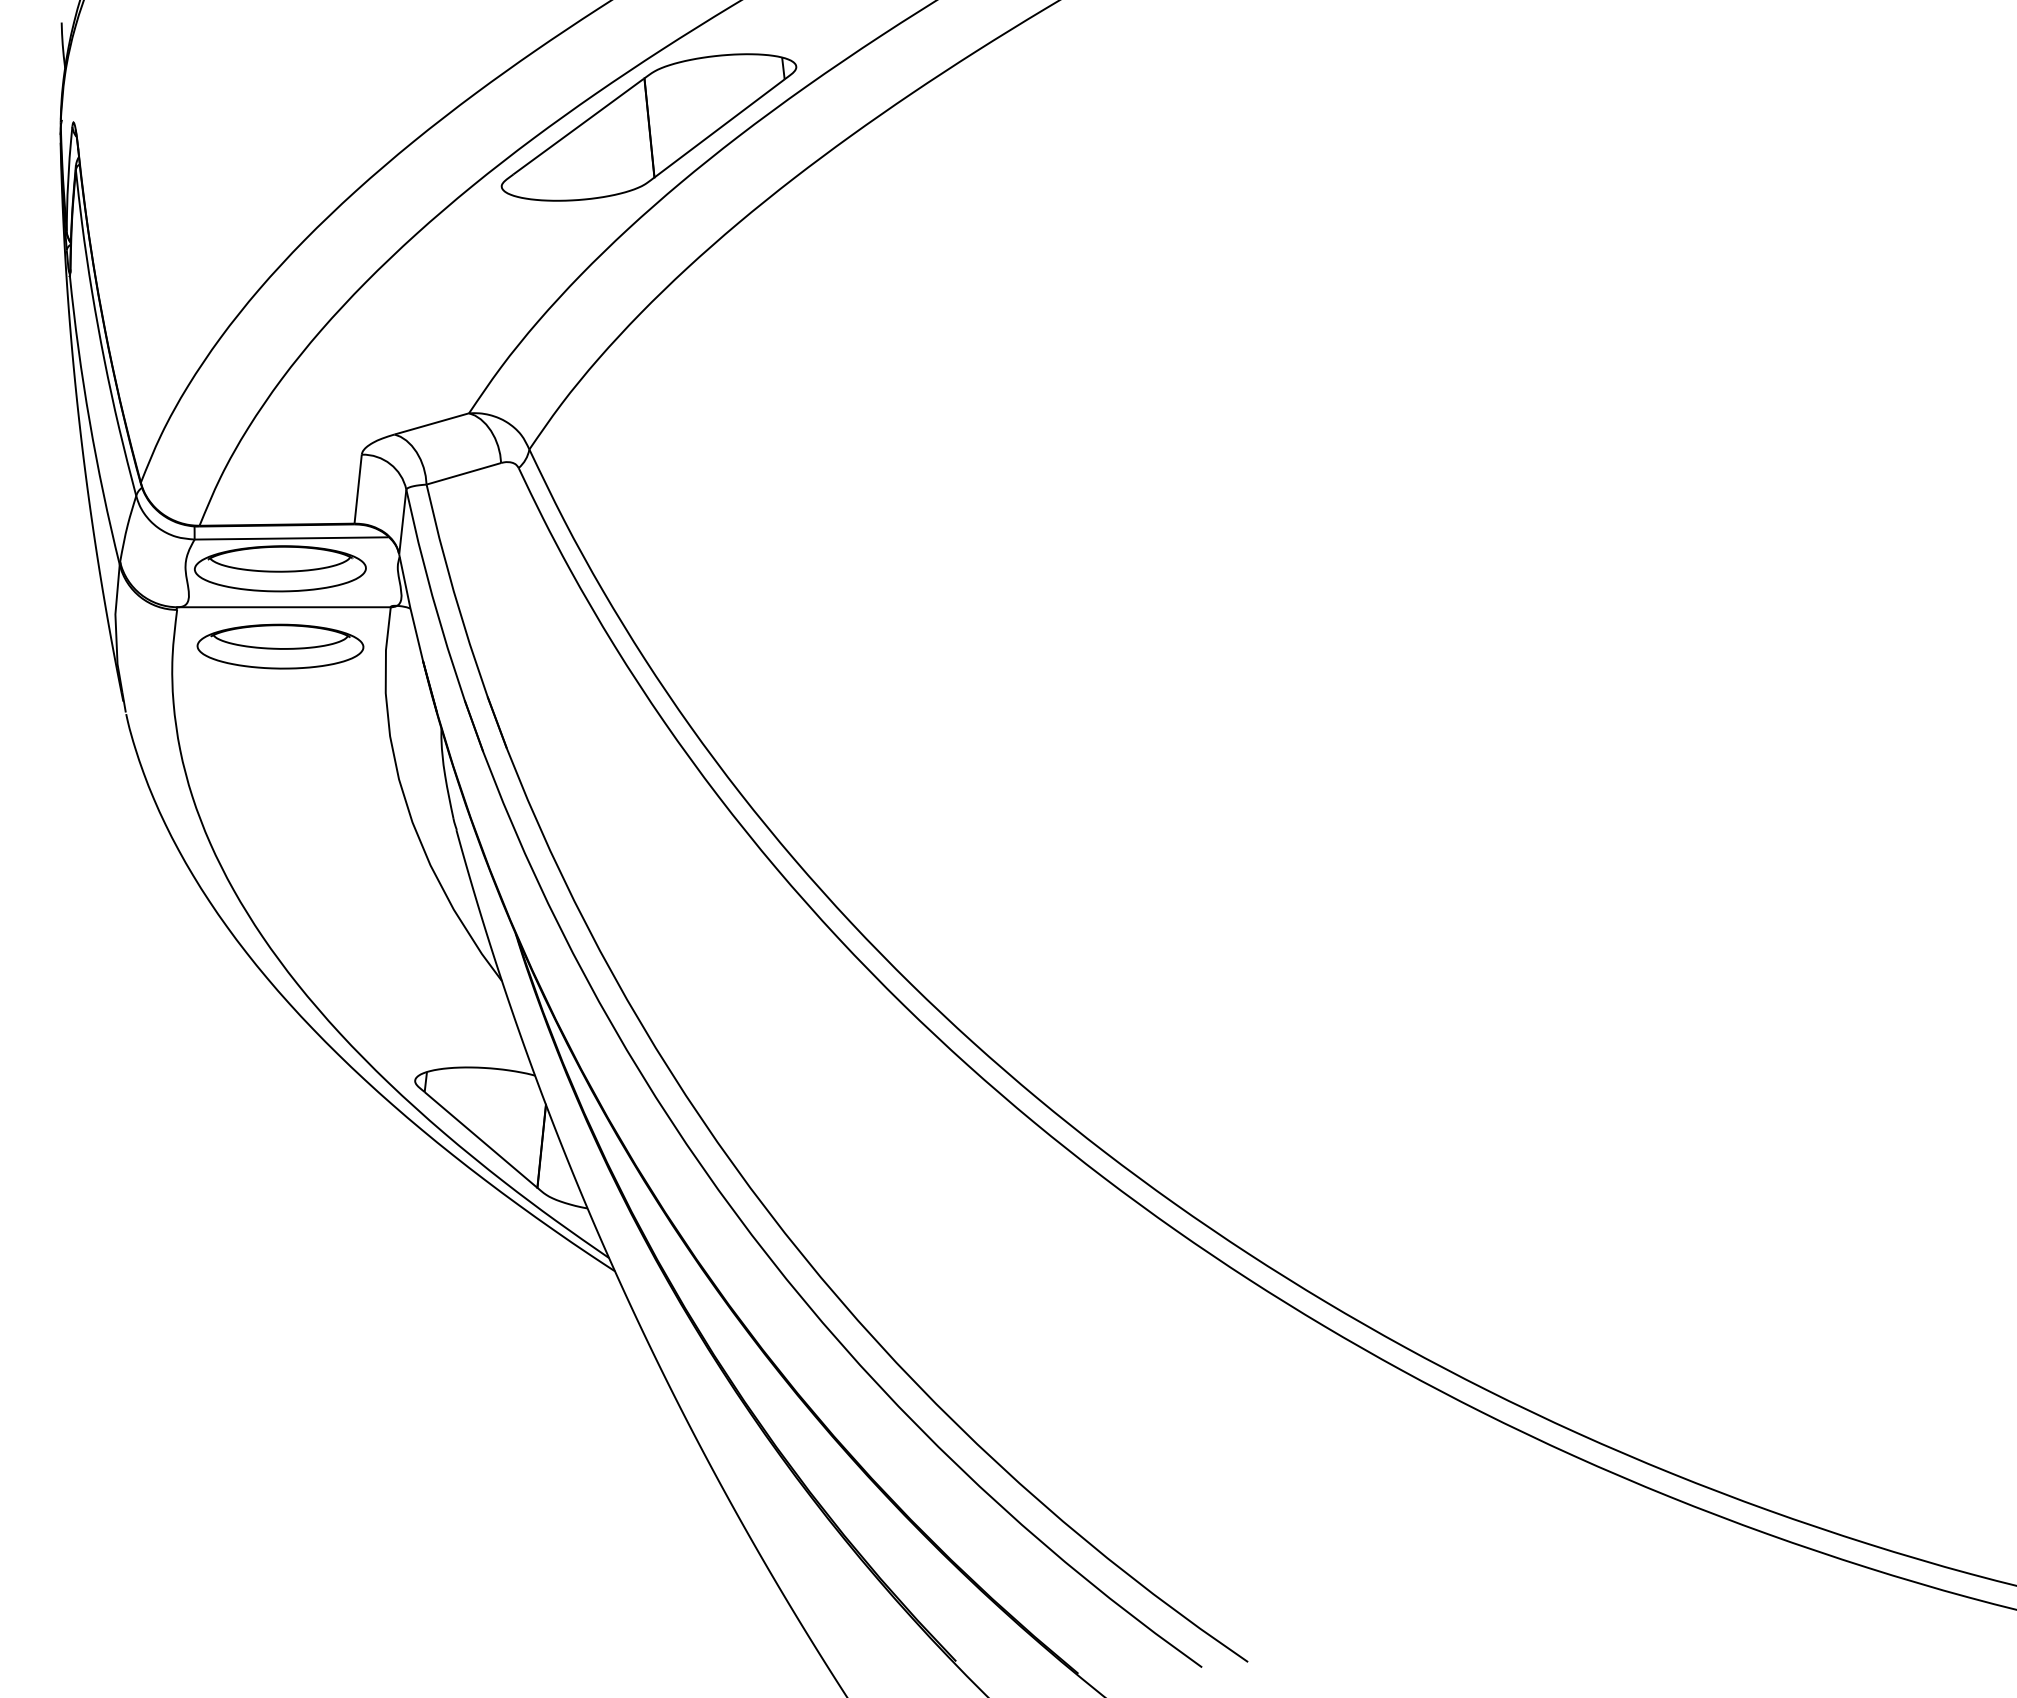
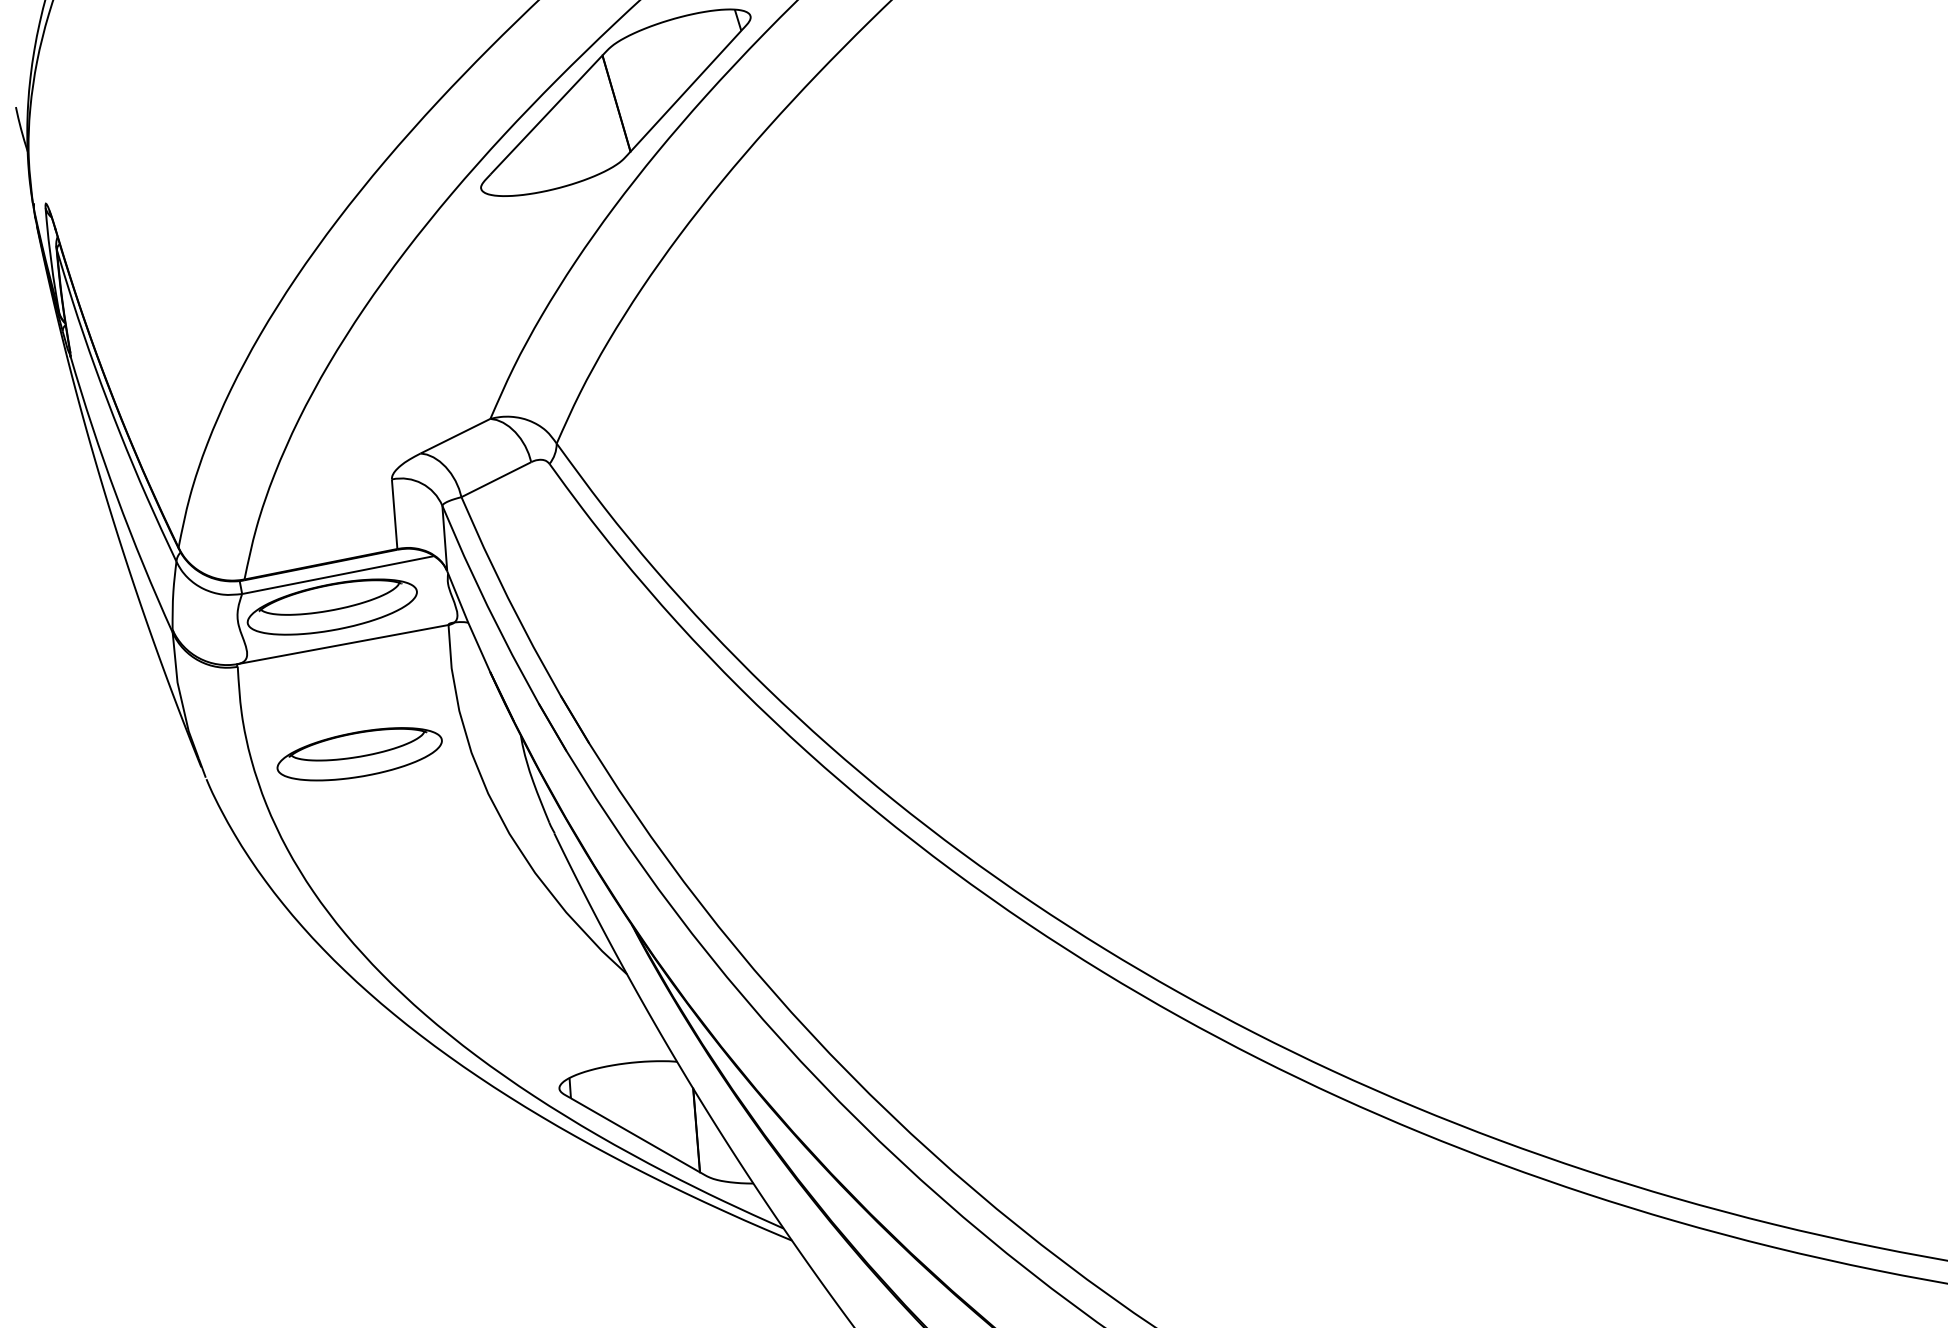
part: (280, 646) -> (359, 754), moved

